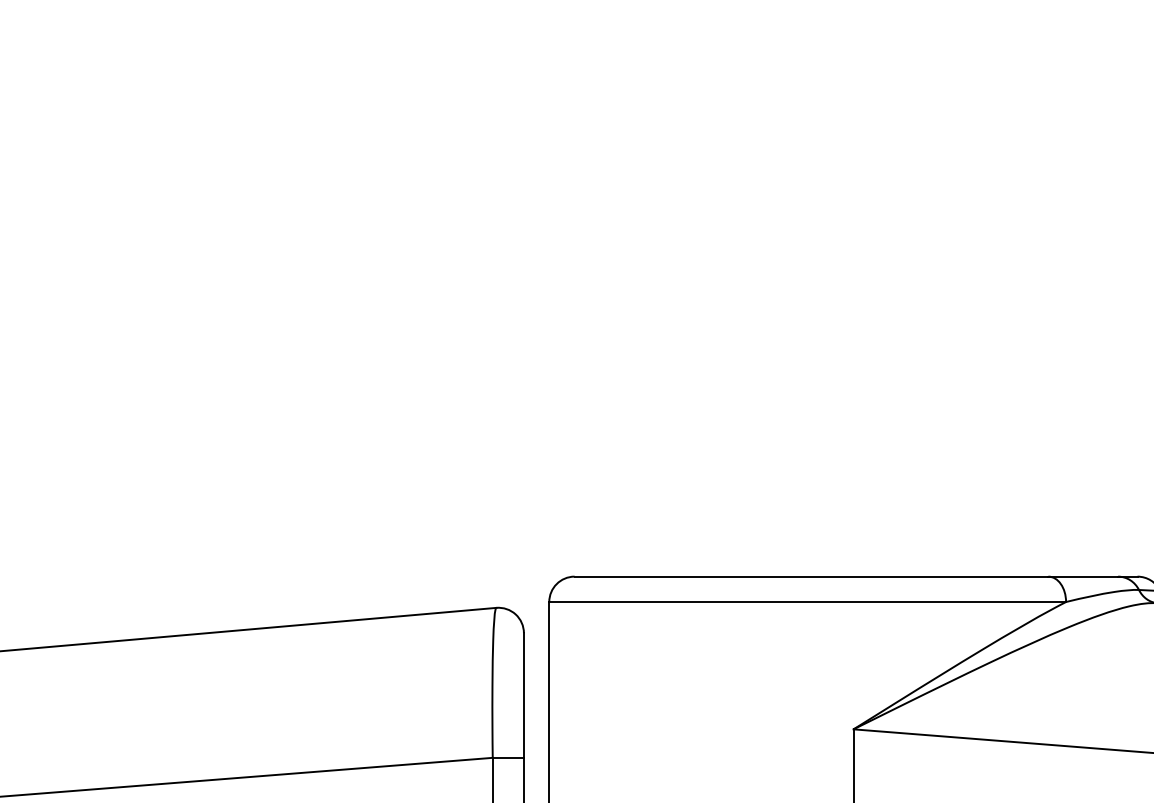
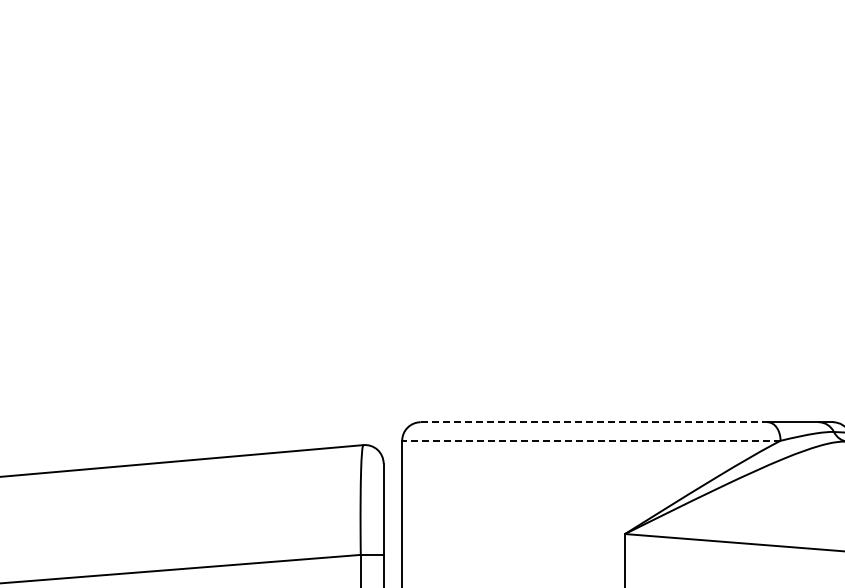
line: (811, 577) -> (594, 422), solid -> dashed
line: (806, 601) -> (590, 440), solid -> dashed

